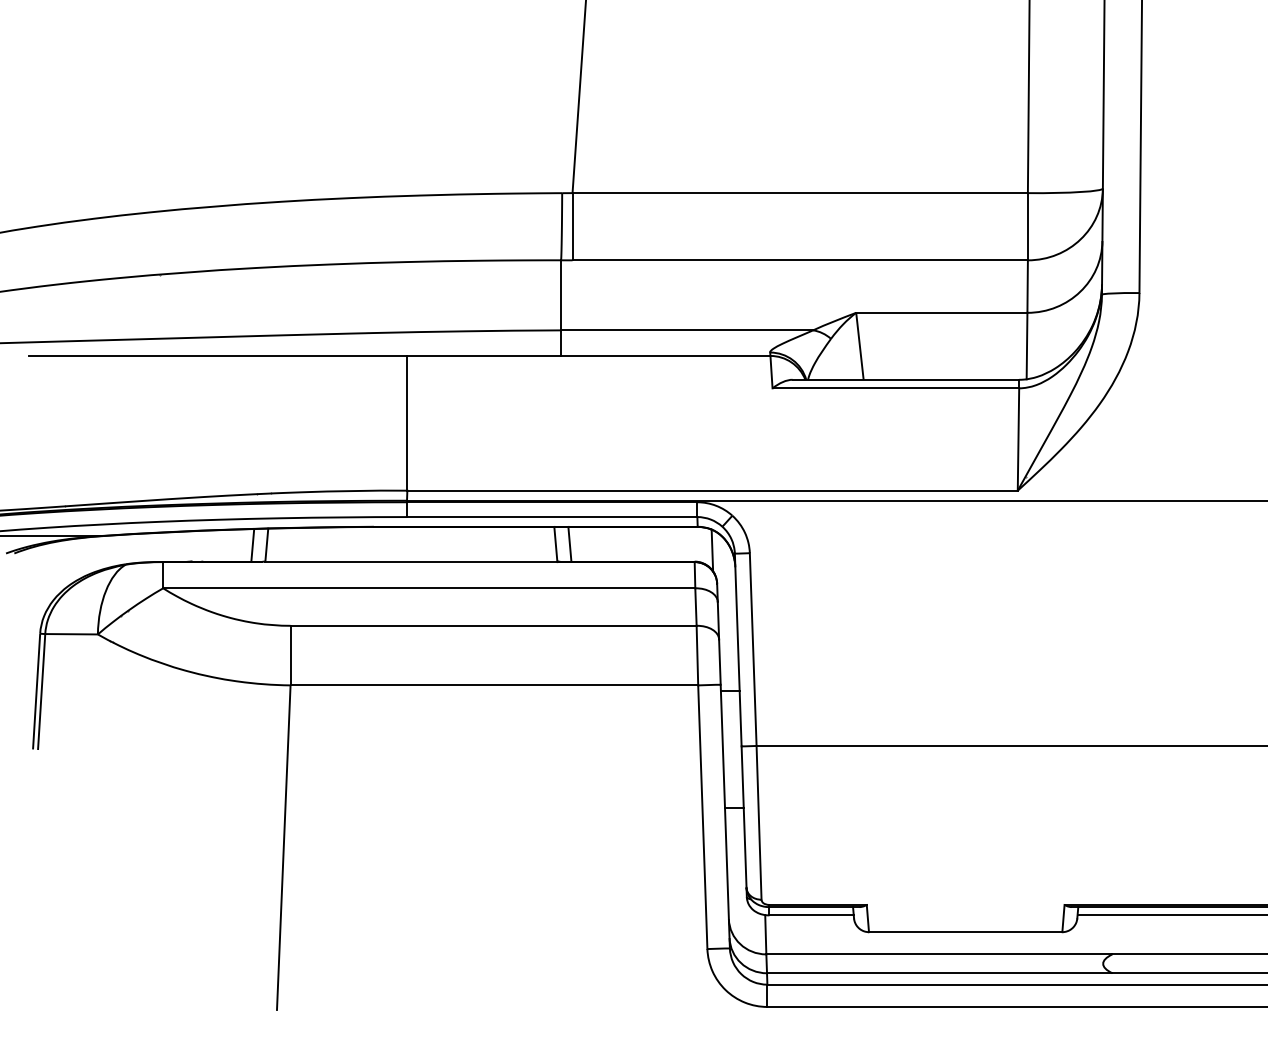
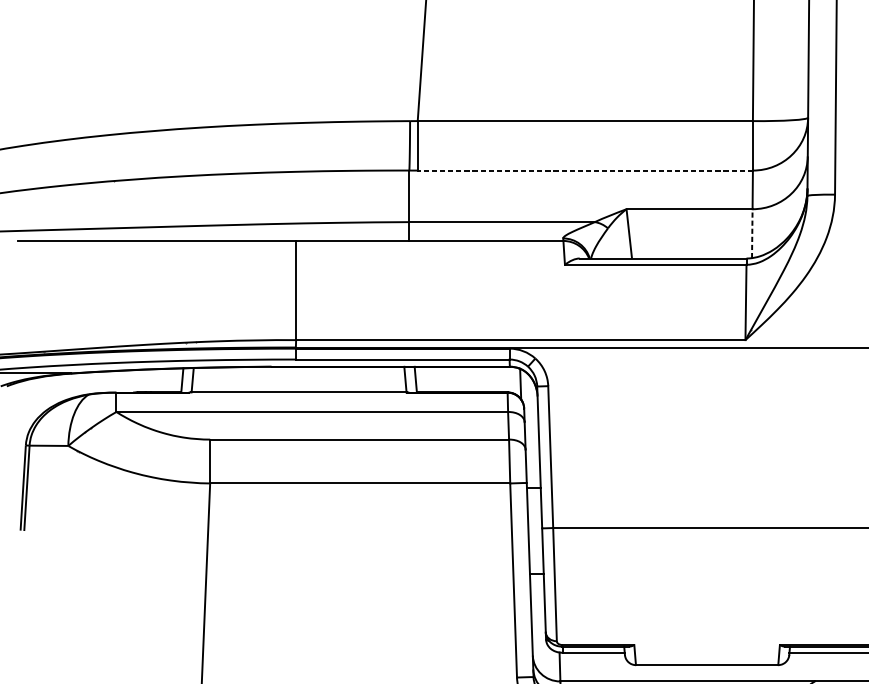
line: (800, 260) -> (585, 170), solid -> dashed
line: (1027, 345) -> (752, 233), solid -> dashed

